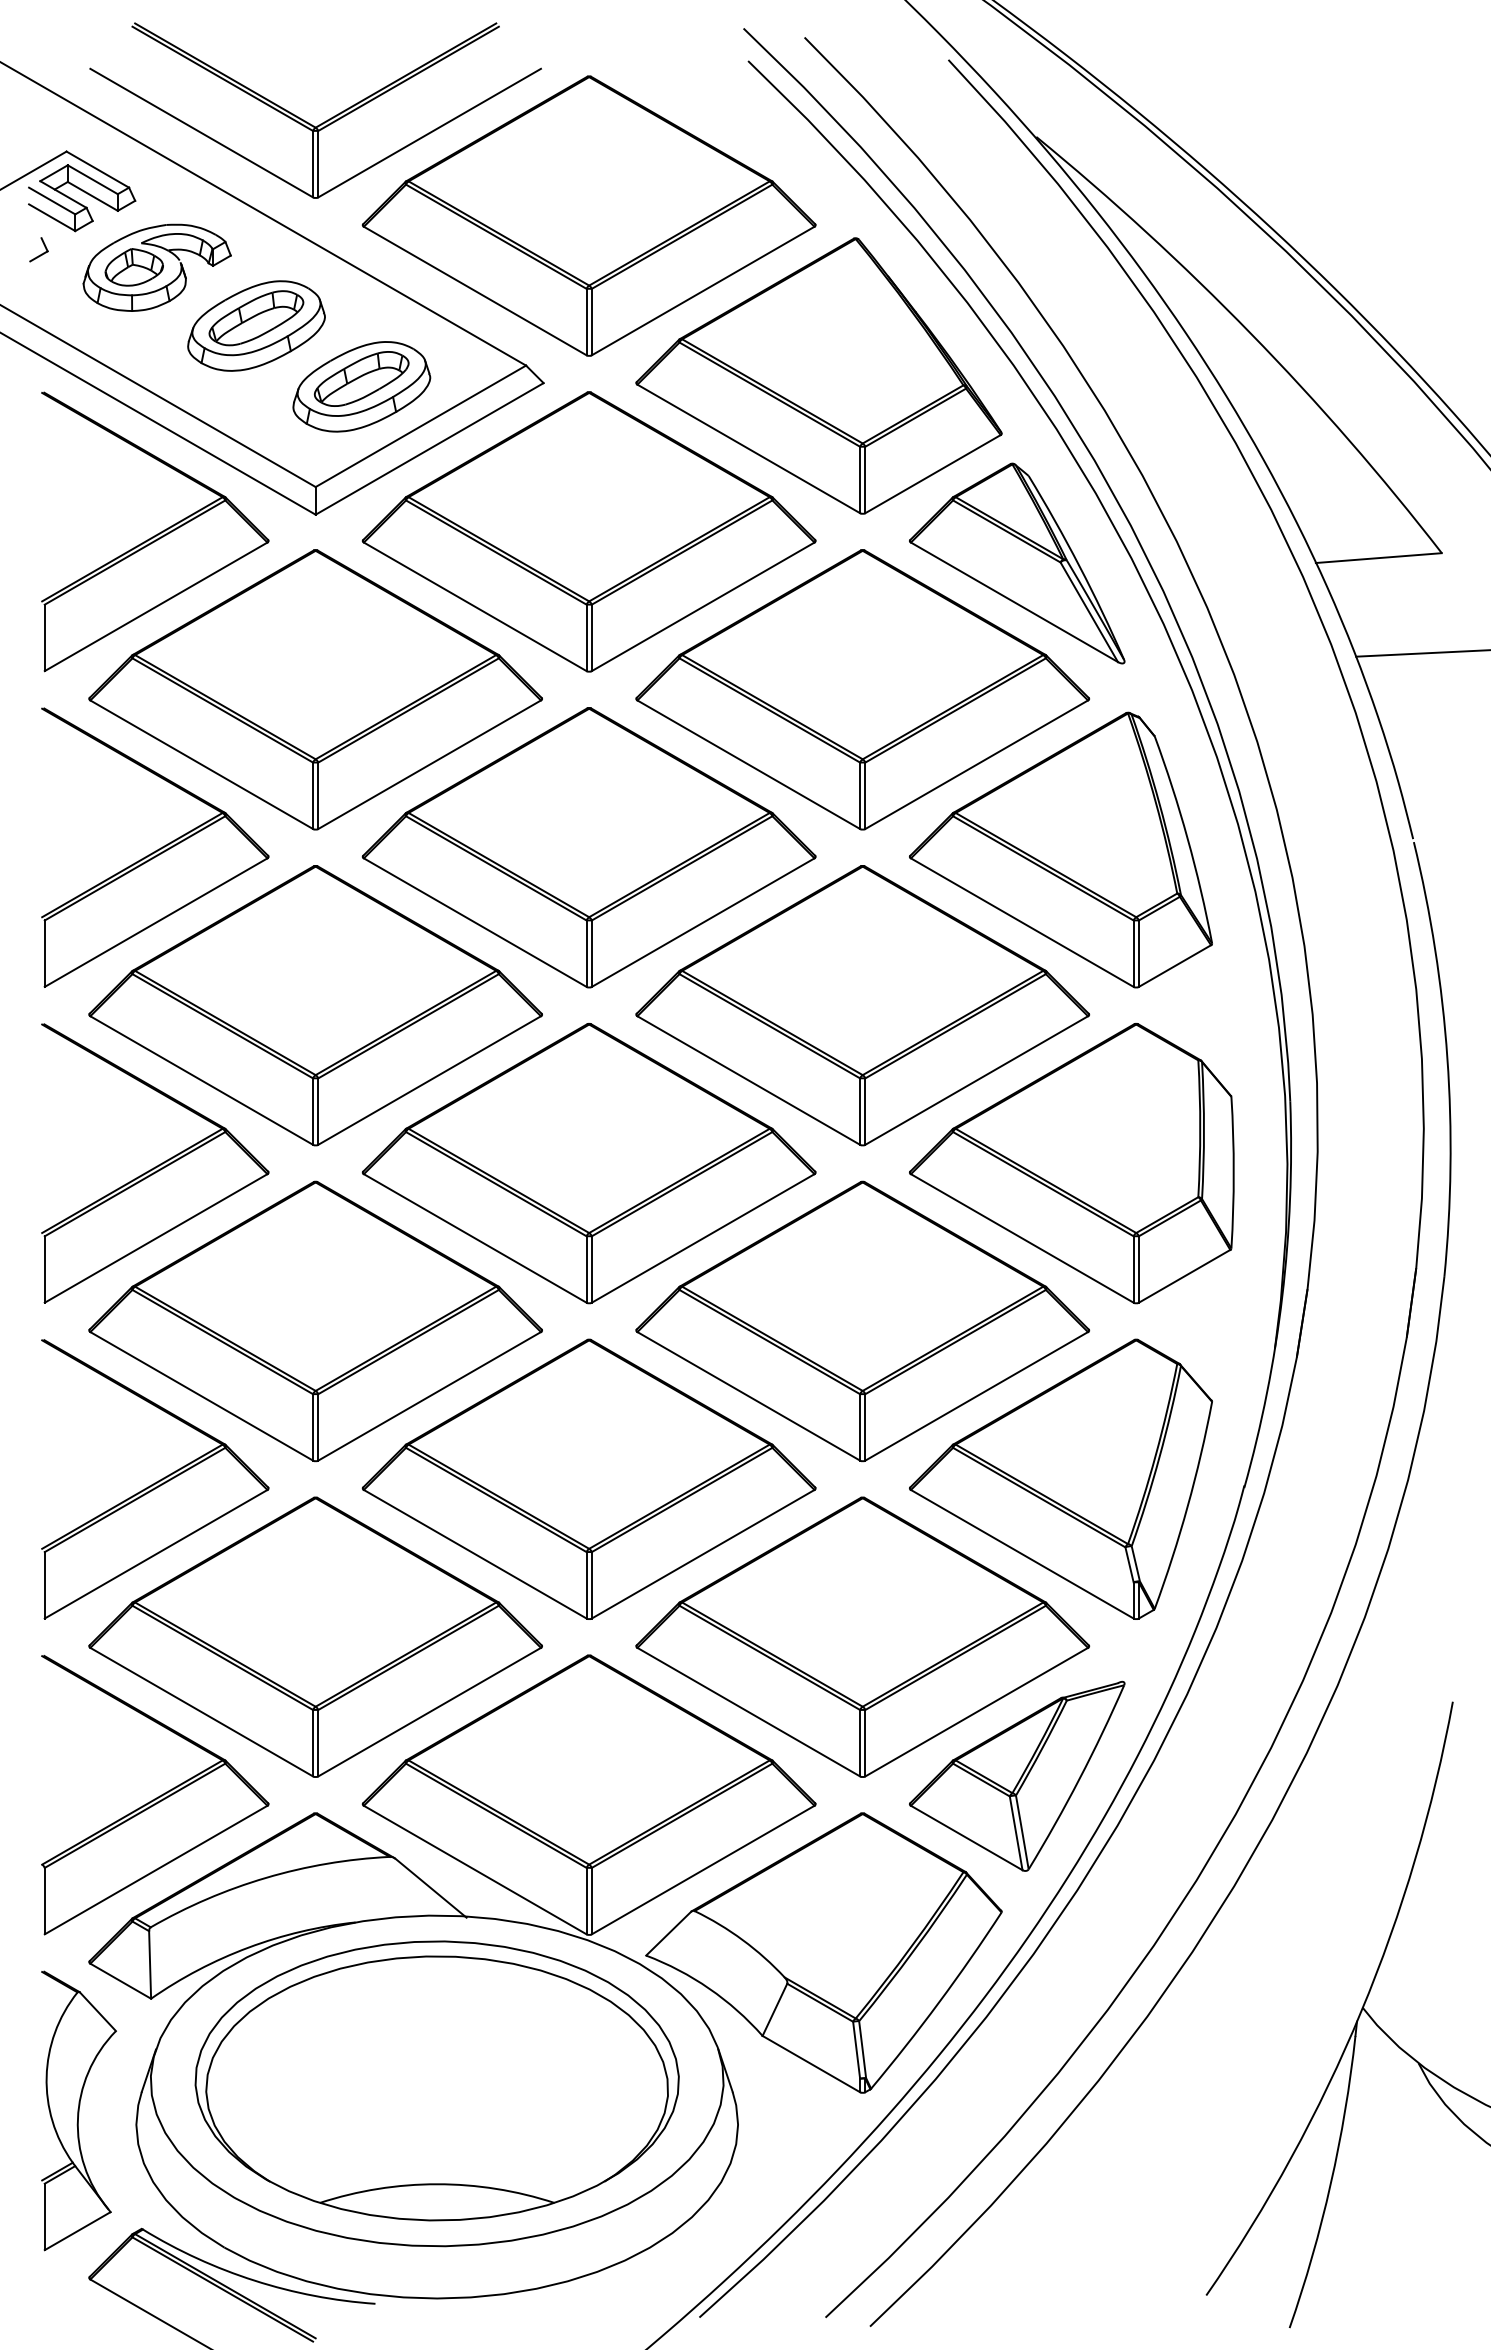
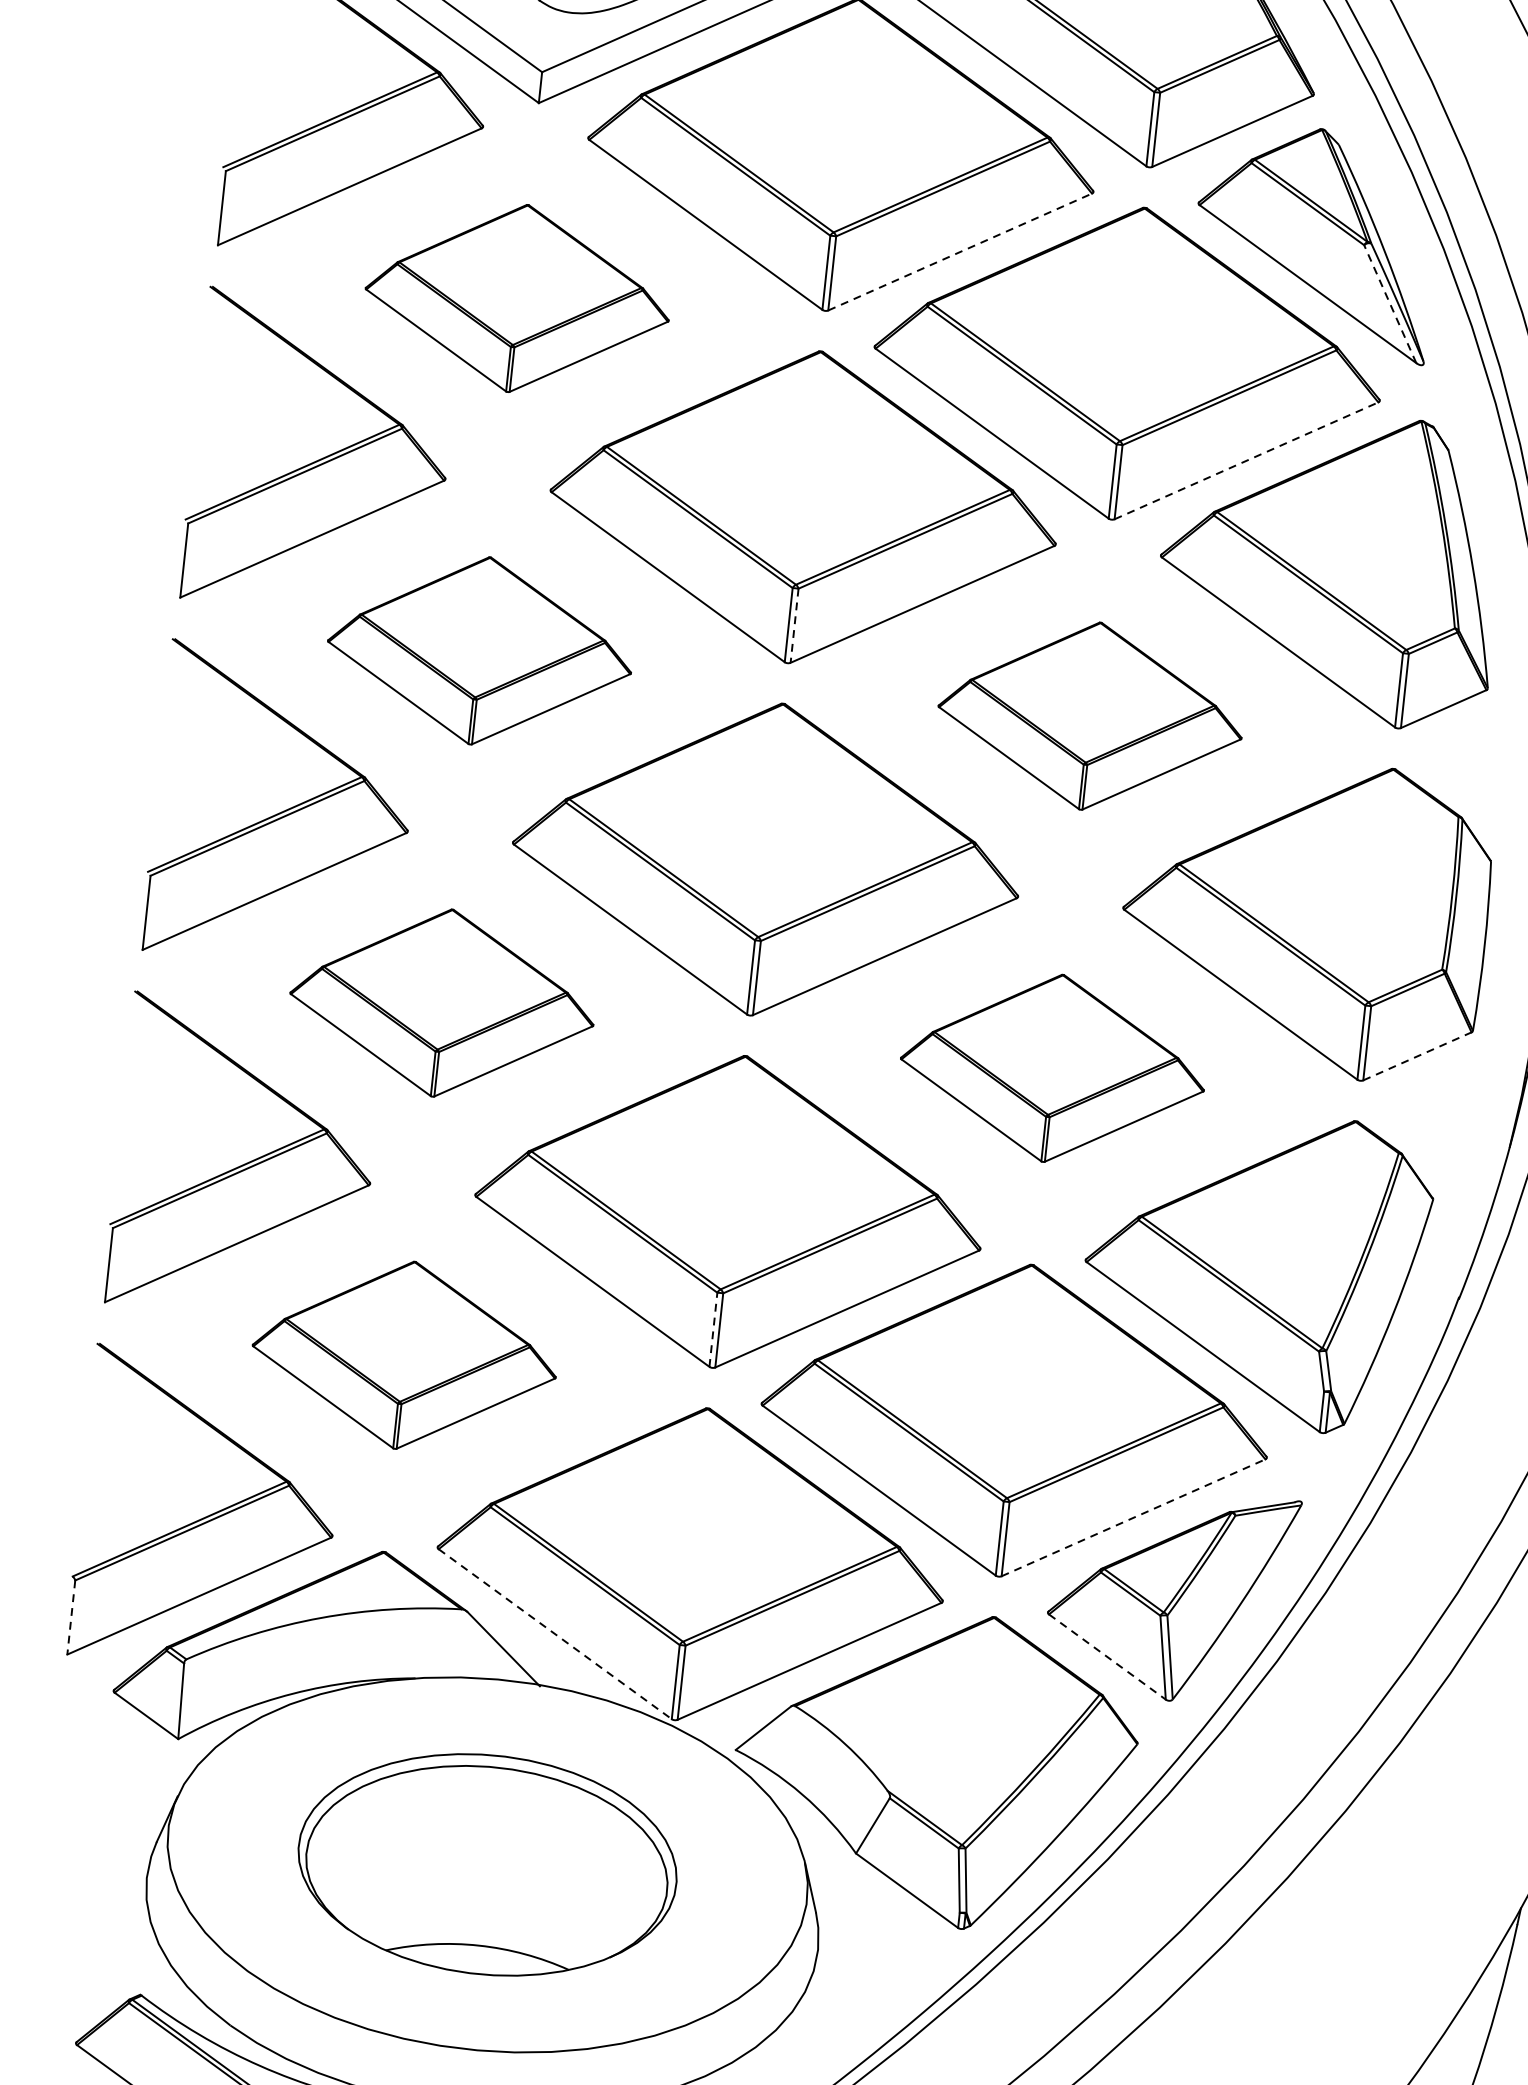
line: (703, 606) -> (960, 251), solid -> dashed
line: (1089, 611) -> (1390, 303), solid -> dashed
part: (315, 689) -> (517, 298), size x0.6
line: (976, 764) -> (1246, 460), solid -> dashed
line: (591, 954) -> (794, 626), solid -> dashed
part: (315, 1005) -> (480, 650), size x0.6
part: (862, 1005) -> (1090, 715), size x0.6
line: (1184, 1276) -> (1417, 1056), solid -> dashed
part: (315, 1321) -> (442, 1003), size x0.6
part: (862, 1321) -> (1052, 1068), size x0.6
line: (586, 1584) -> (713, 1328), solid -> dashed
part: (315, 1636) -> (404, 1354), size x0.6
line: (976, 1712) -> (1133, 1518), solid -> dashed
line: (967, 1838) -> (1108, 1657), solid -> dashed
line: (475, 1870) -> (555, 1634), solid -> dashed
line: (44, 1901) -> (70, 1617), solid -> dashed
part: (436, 2080) -> (486, 1864), size x0.7
part: (78, 2110) -> (83, 1855), removed

